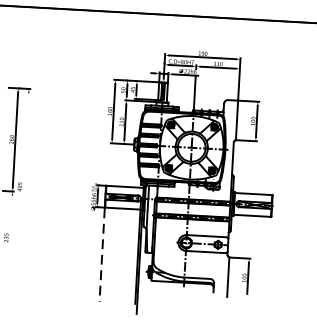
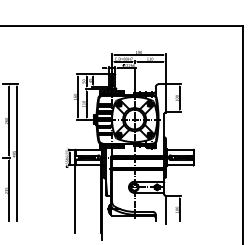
line: (22, 187) -> (16, 154), added
line: (10, 237) -> (9, 190), added
line: (102, 255) -> (75, 199), dashed -> solid

